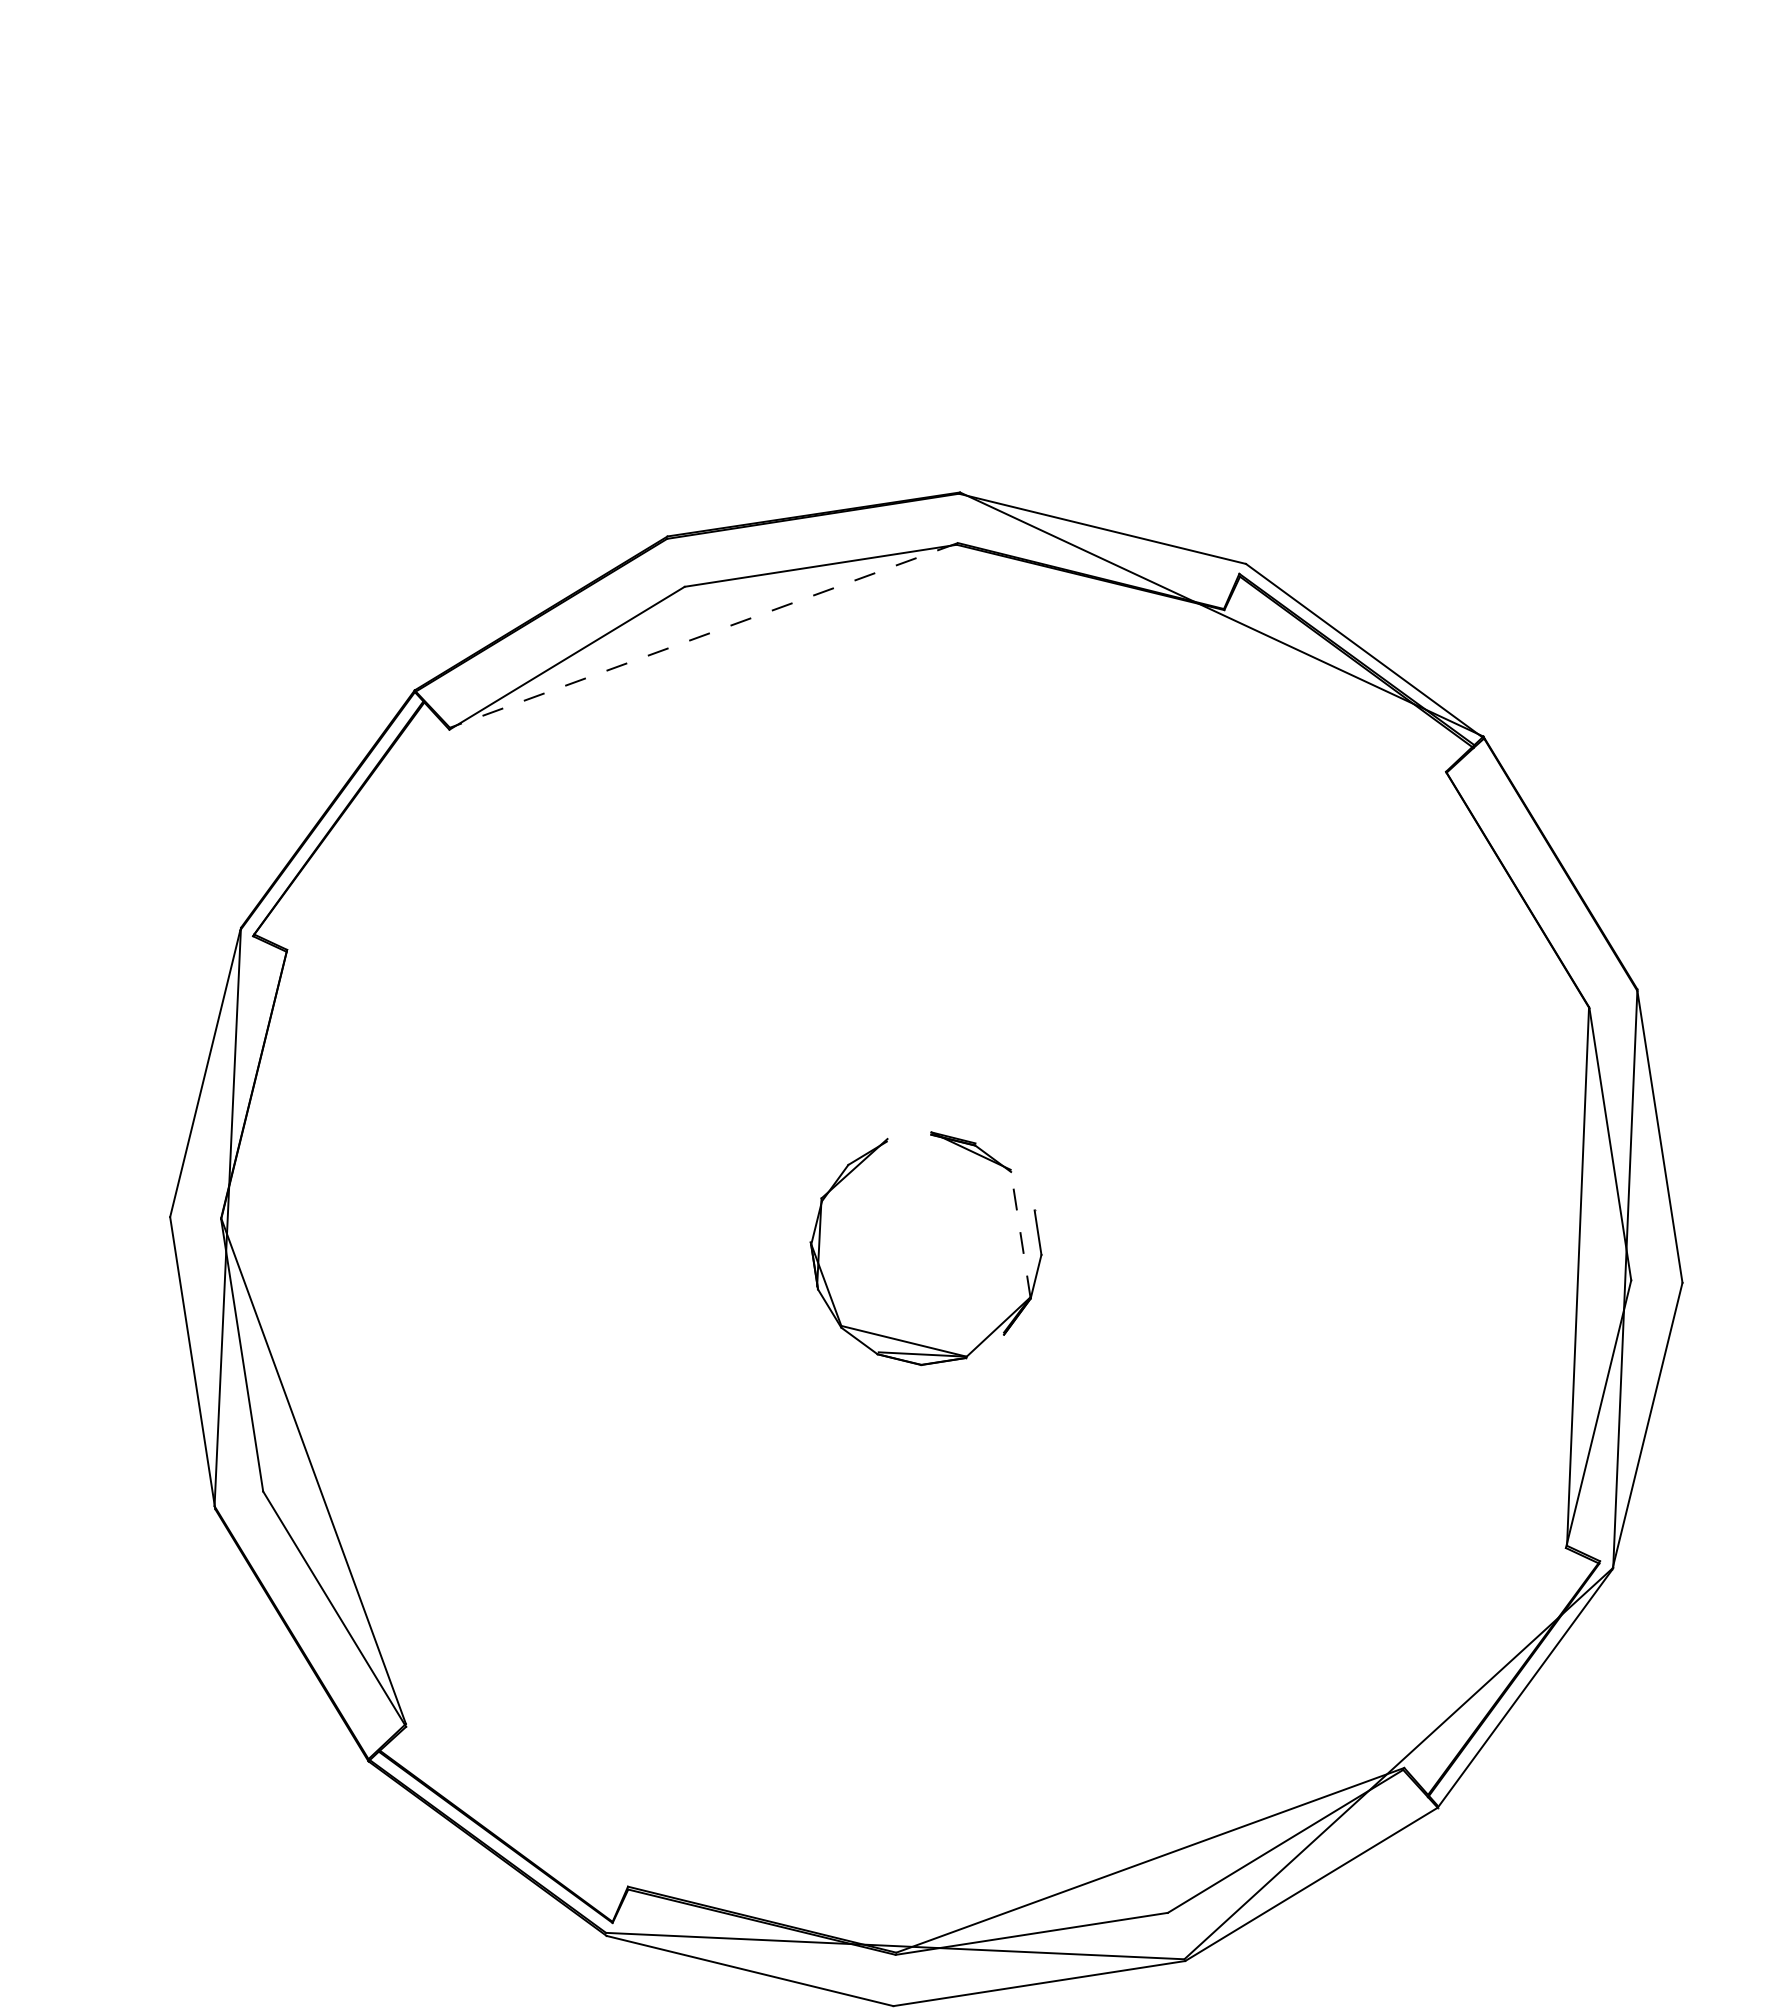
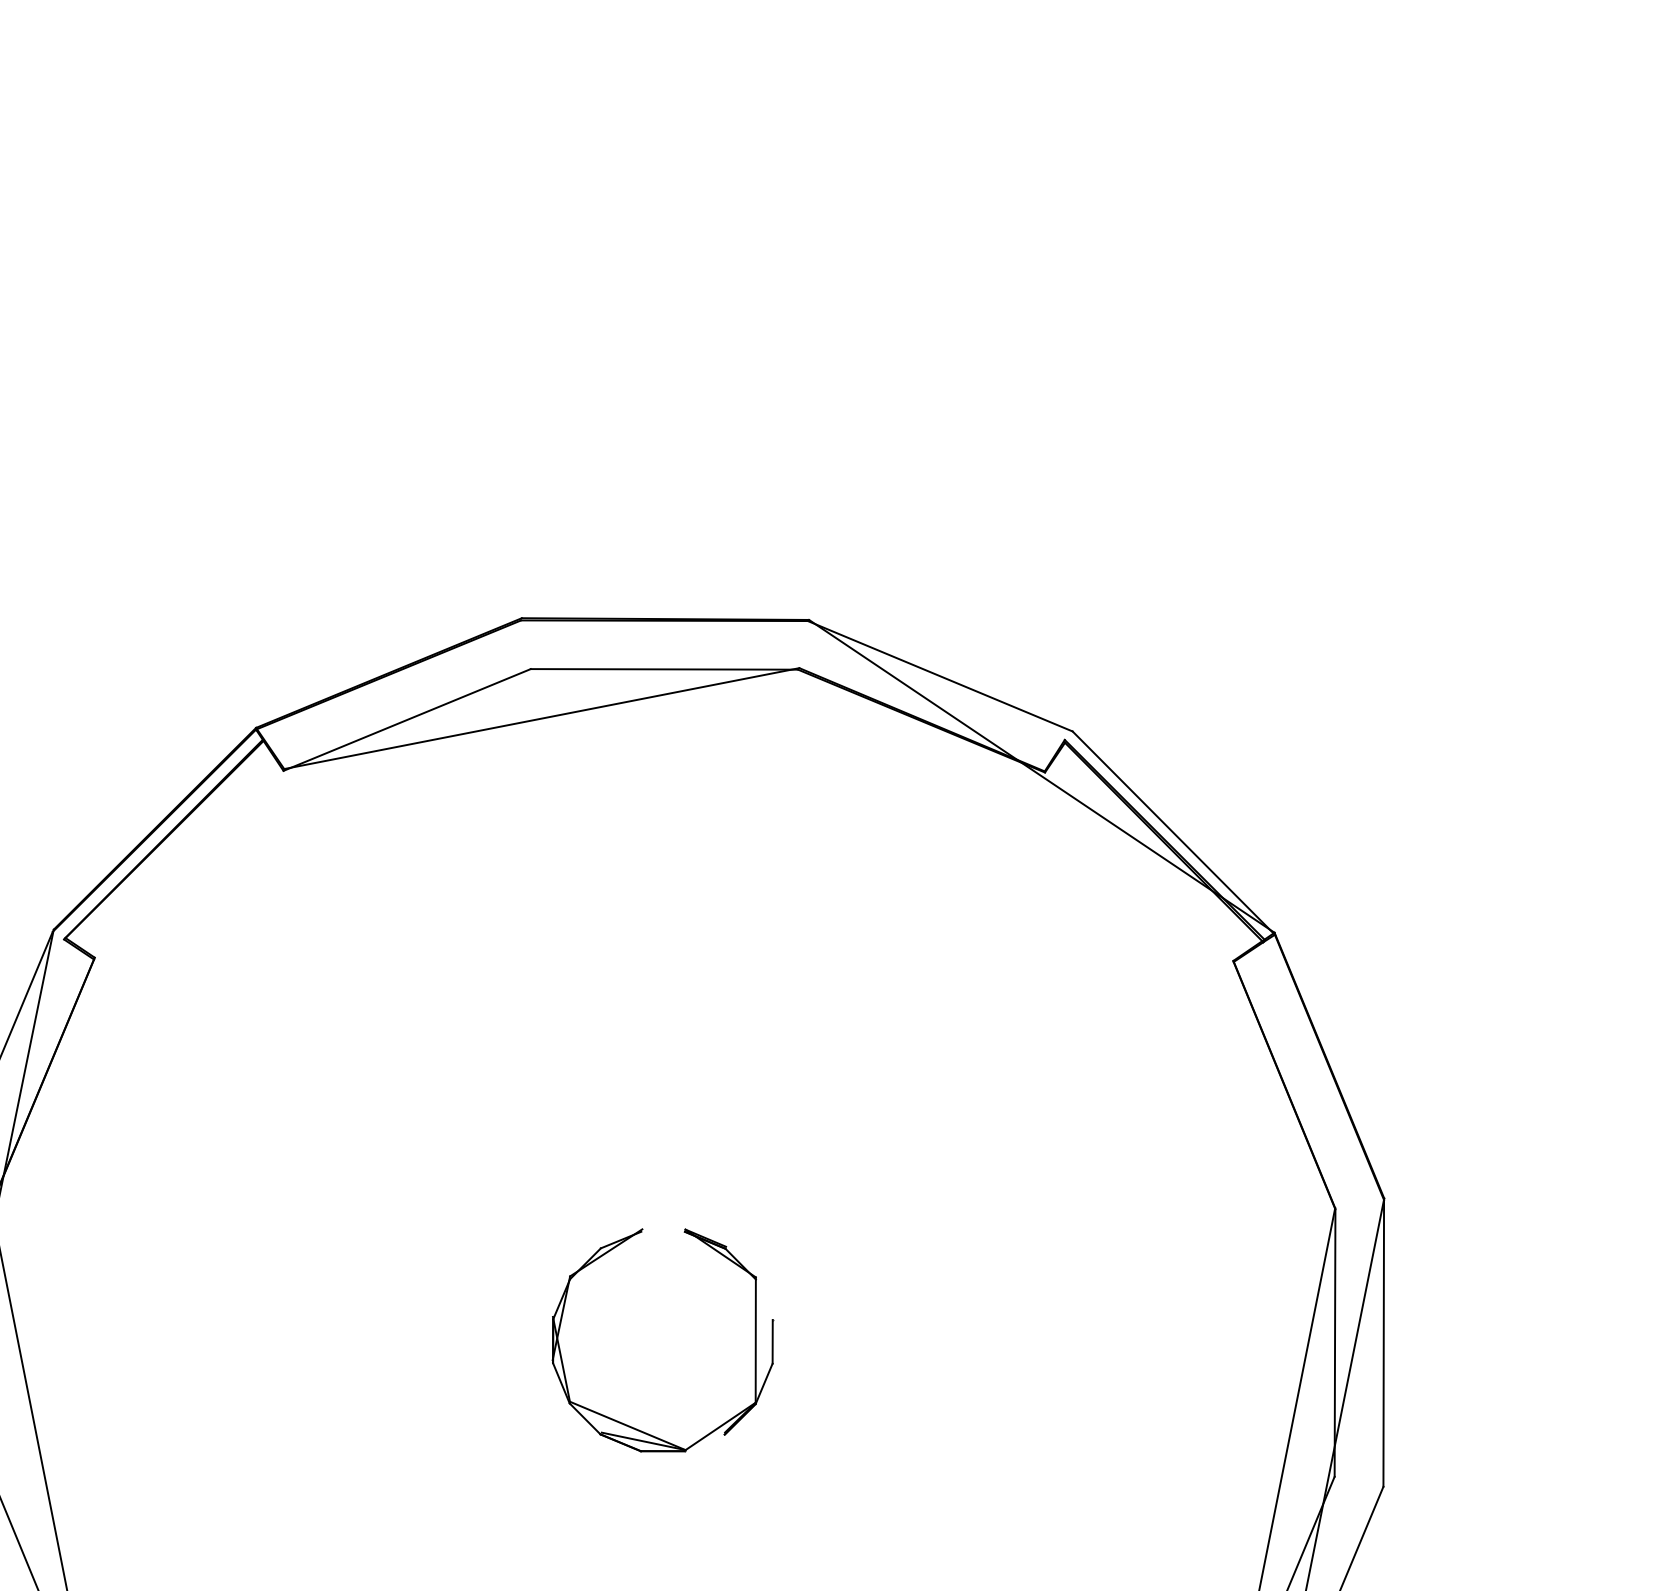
line: (703, 635) -> (541, 718), dashed -> solid
line: (1020, 1233) -> (755, 1339), dashed -> solid

